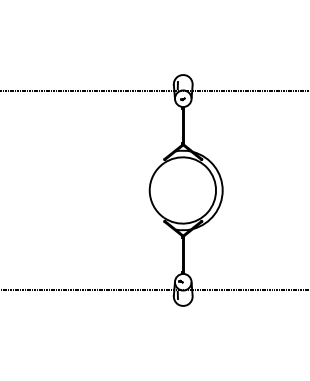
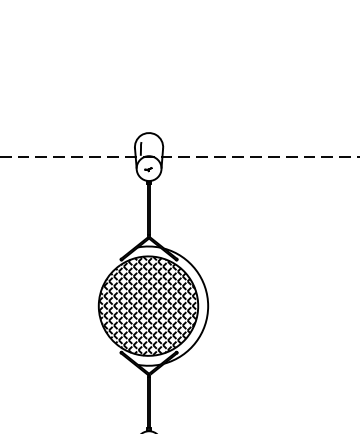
hatch: (182, 190) -> (147, 306), added

